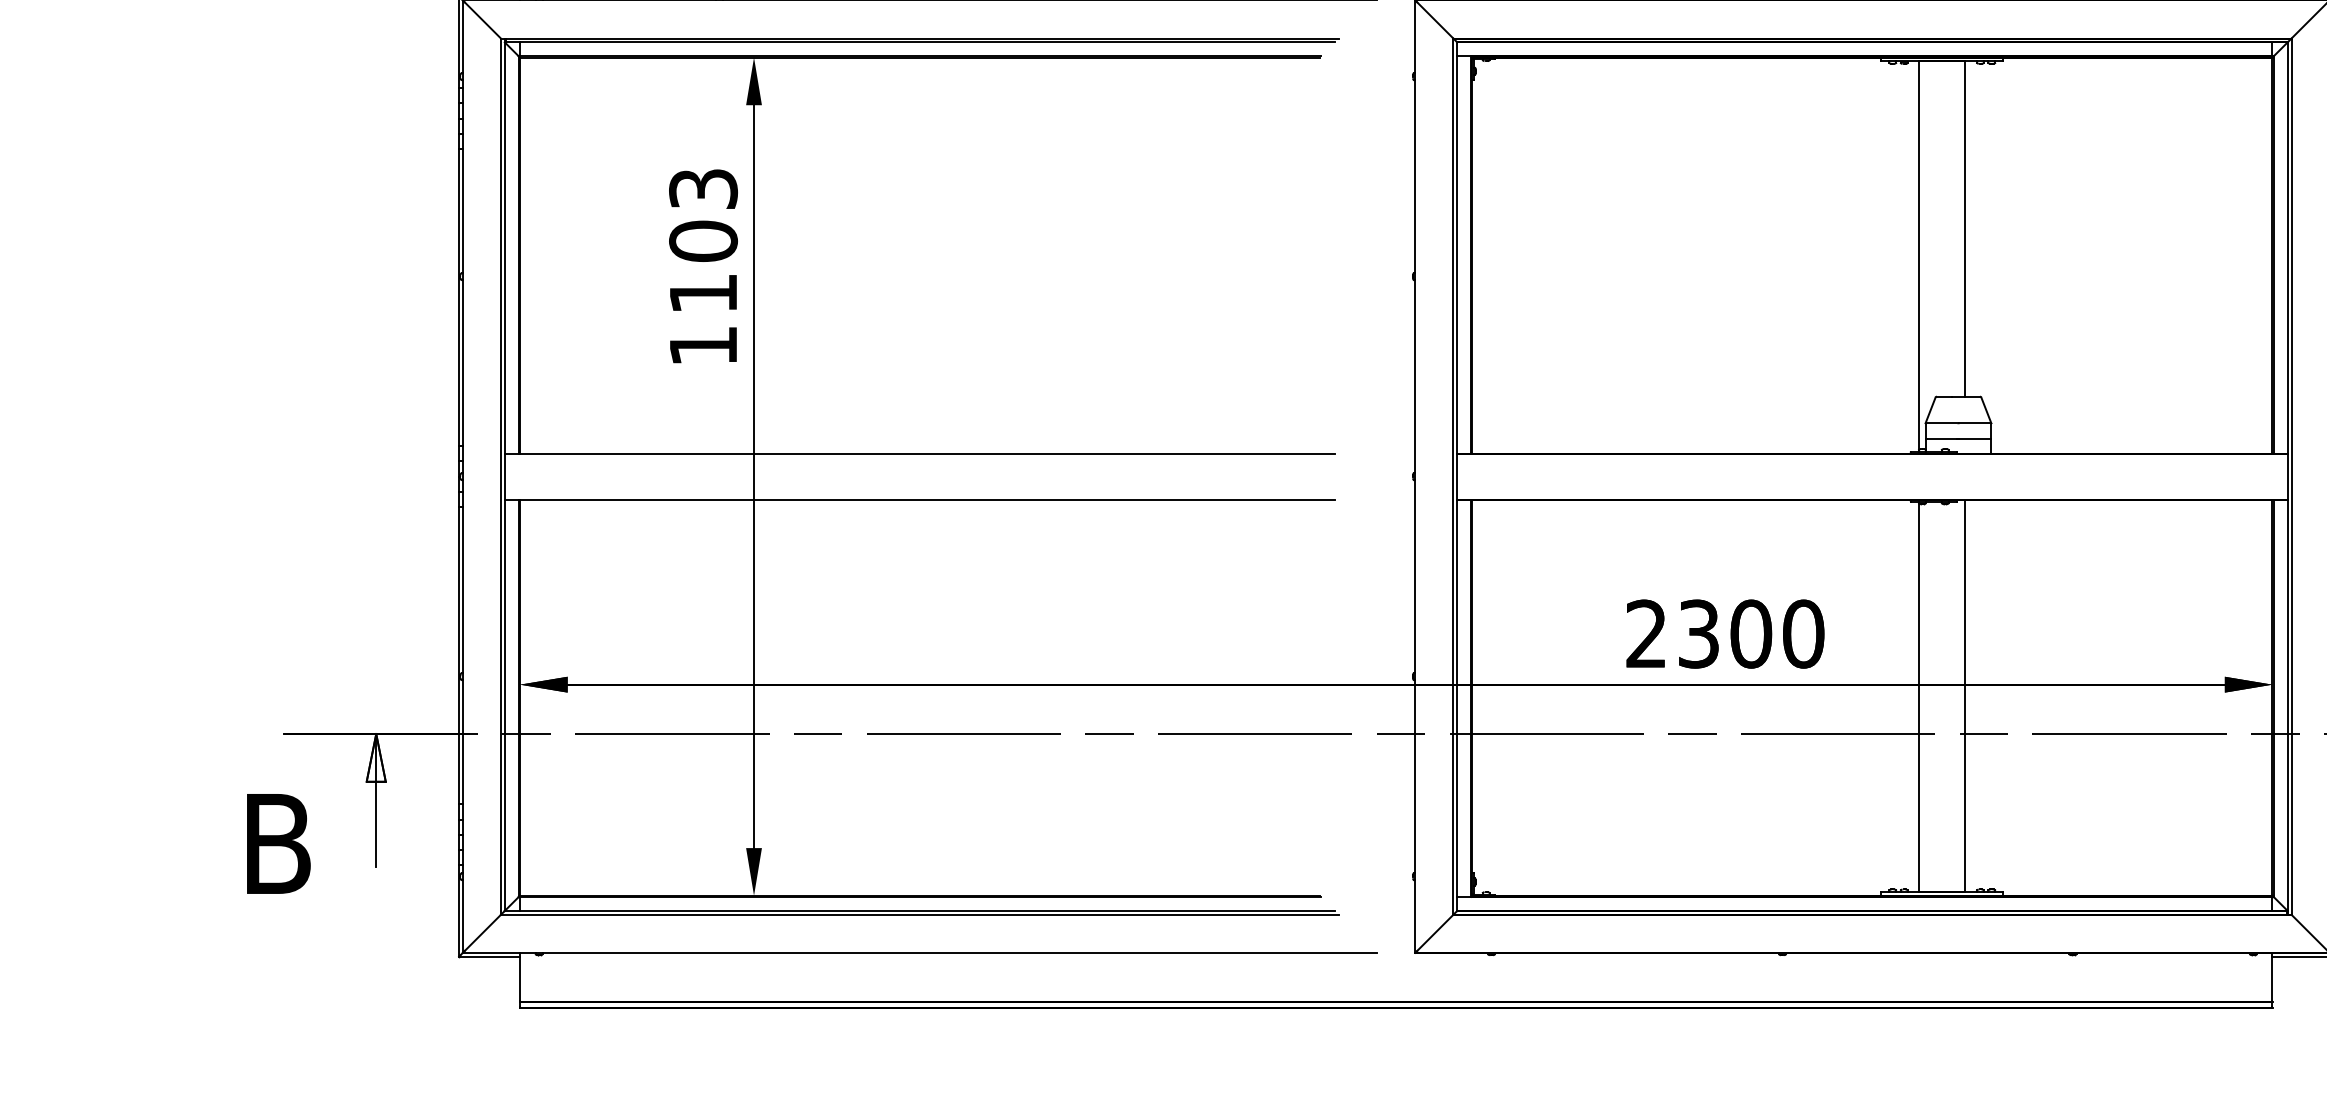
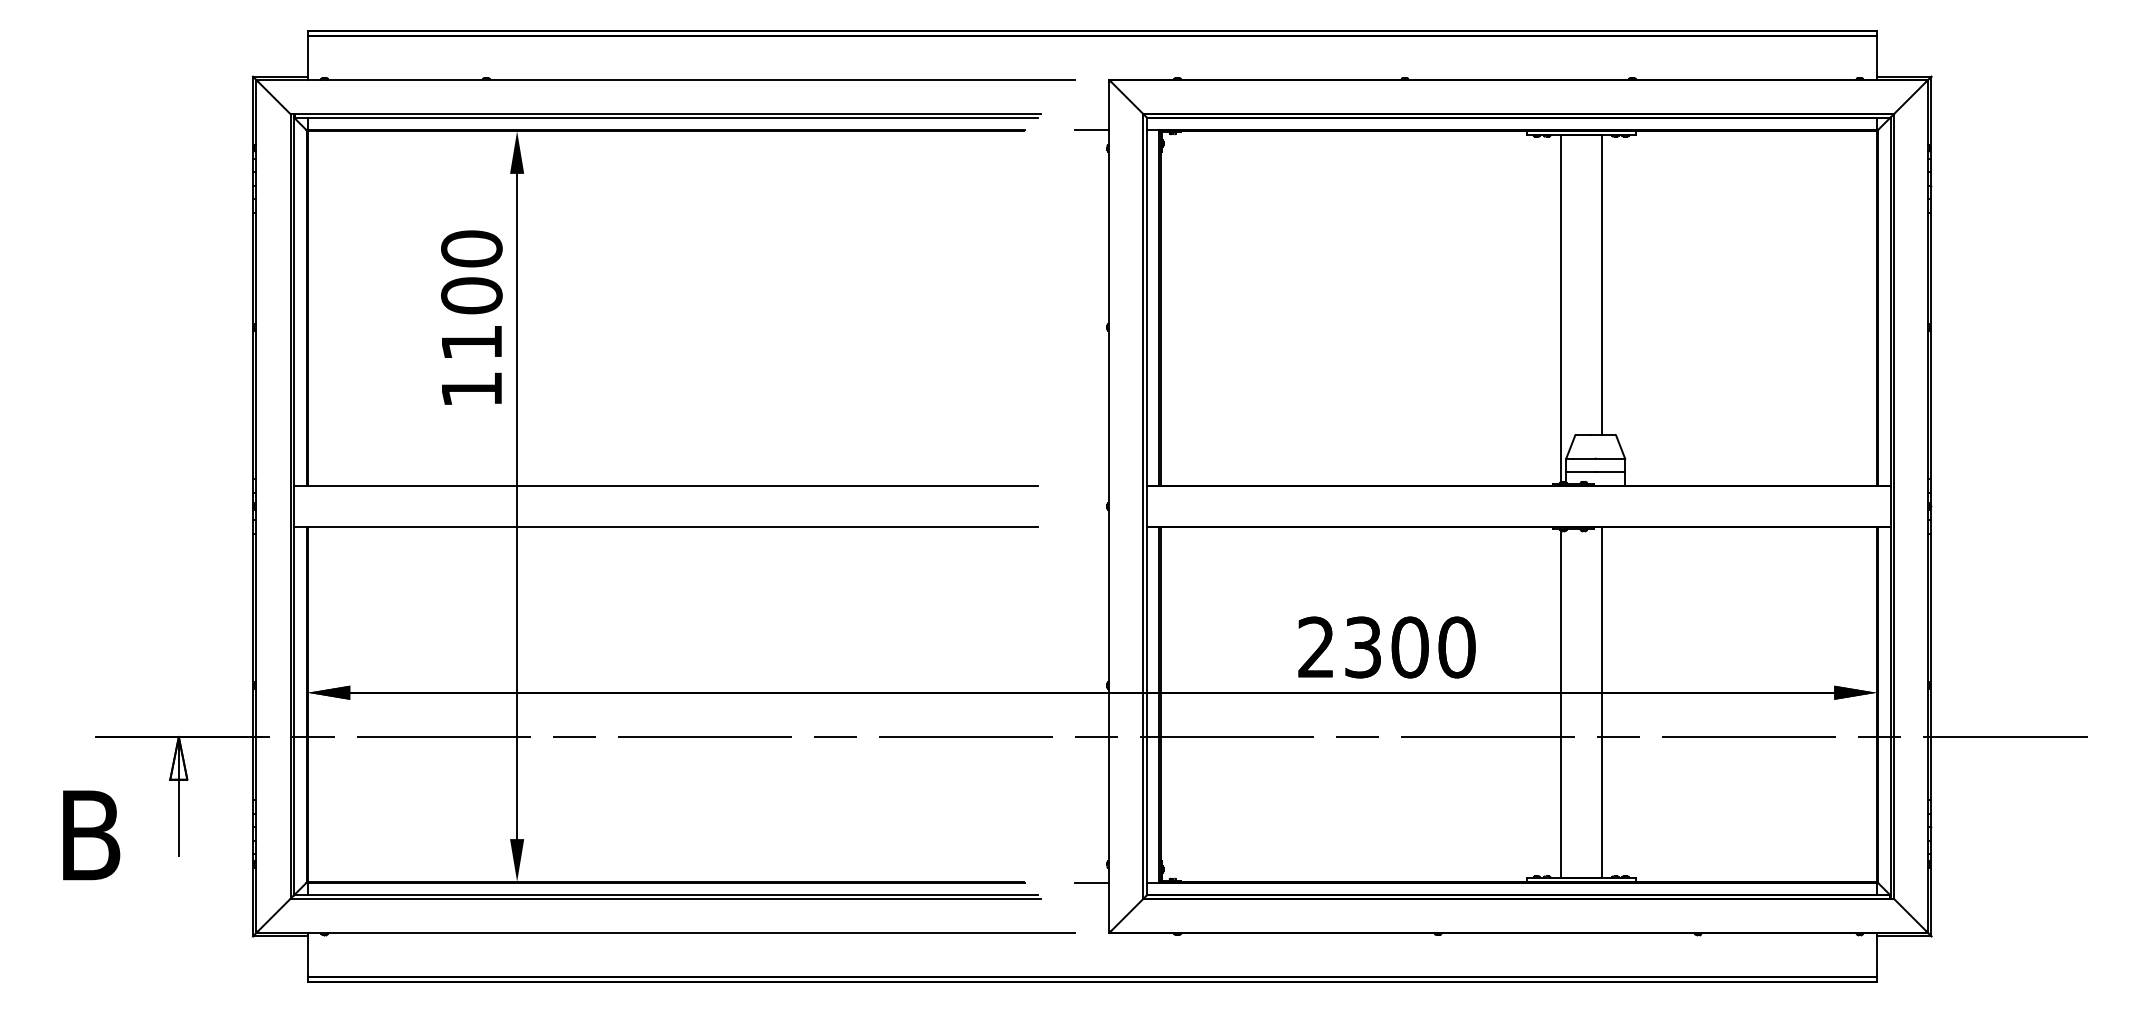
line: (1396, 56) -> (1092, 130), added
text: (703, 188) -> (471, 248), 1103 -> 1100
line: (1396, 896) -> (1092, 882), added

